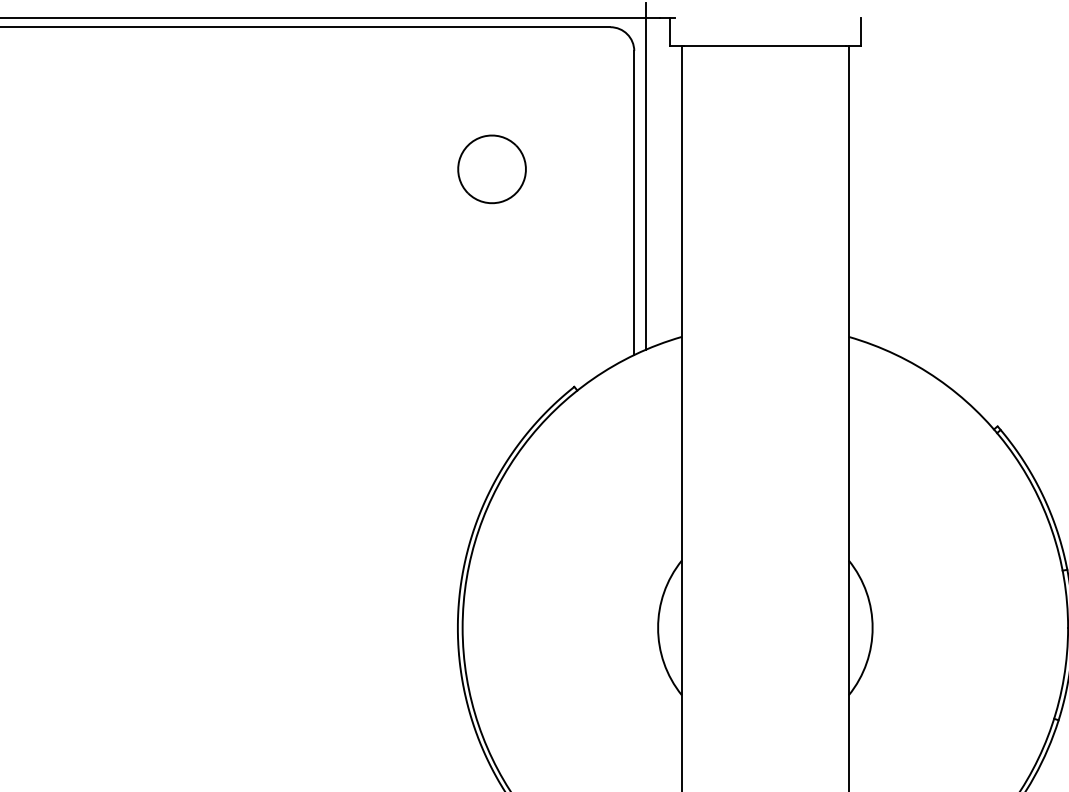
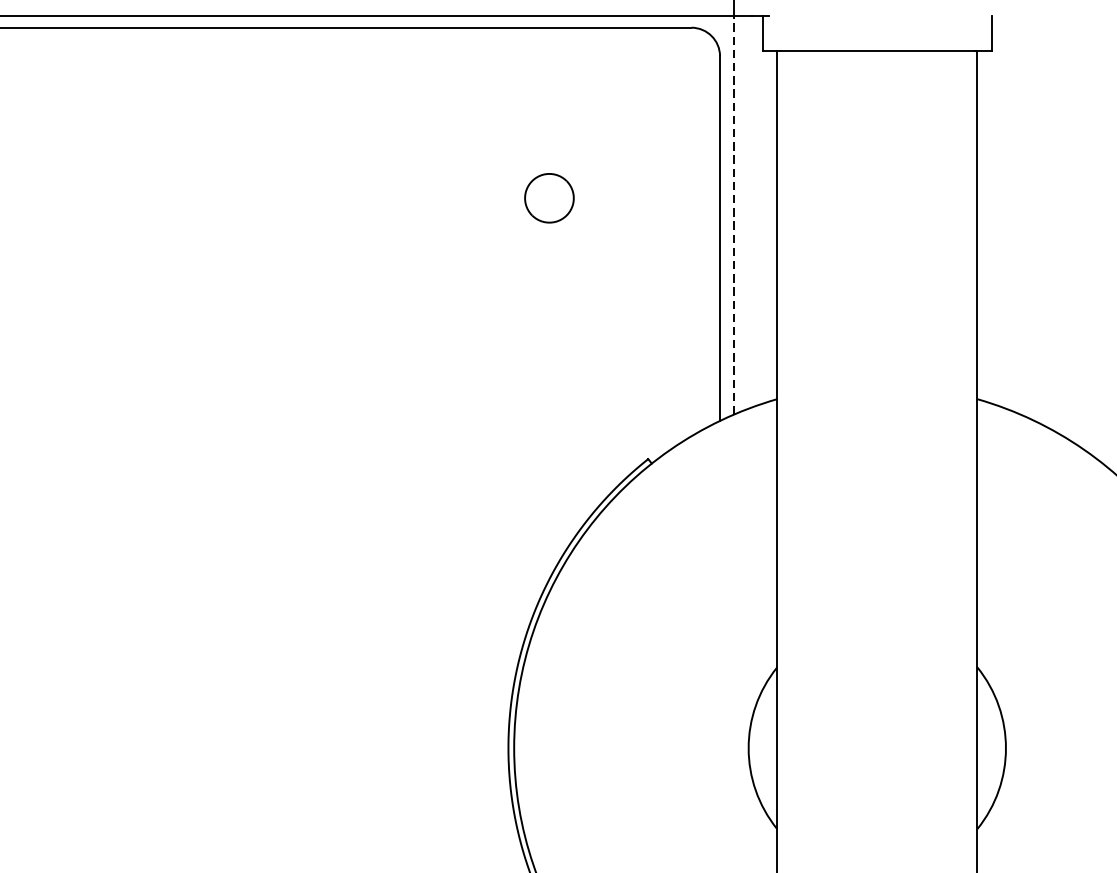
part: (491, 169) -> (548, 198), size x0.6
line: (646, 183) -> (734, 215), solid -> dashed

